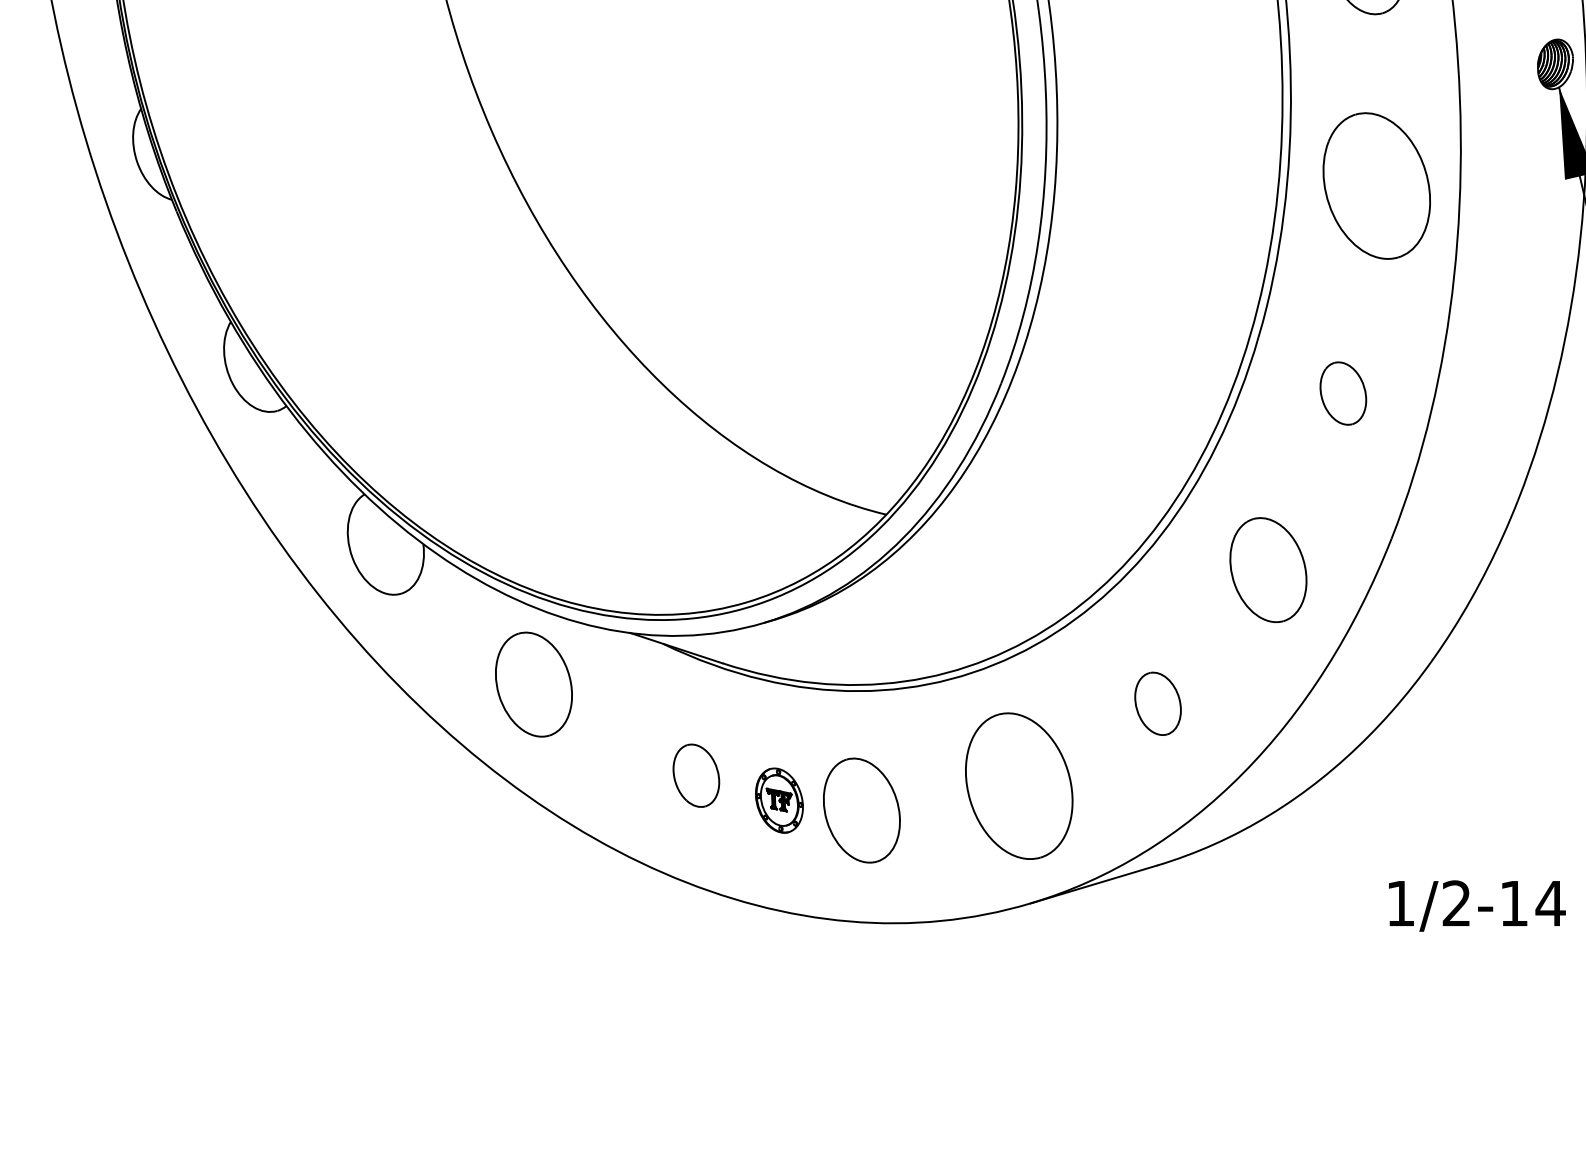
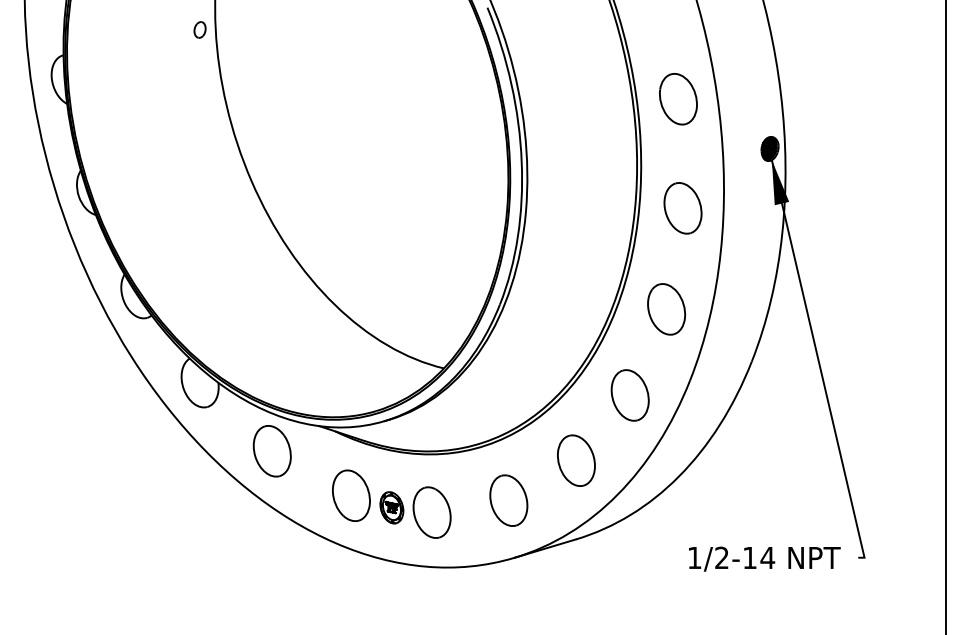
part: (1375, 186) -> (682, 208), size x0.71
part: (1342, 393) -> (666, 309), size x1.67
part: (1158, 703) -> (576, 460), size x1.67
part: (696, 775) -> (351, 495), size x1.67
part: (1018, 785) -> (508, 500), size x0.71

